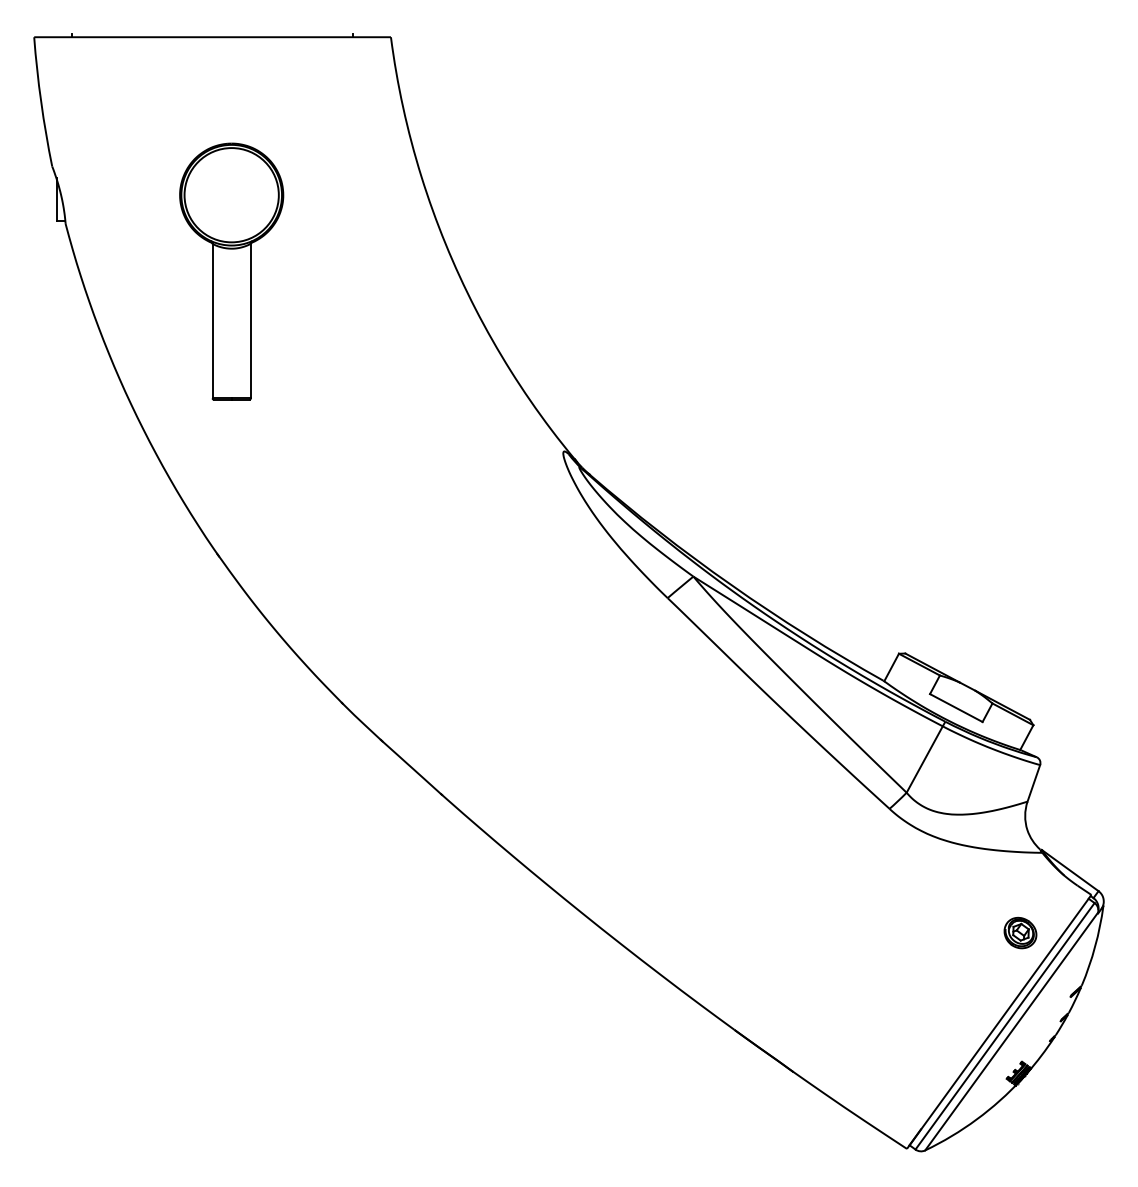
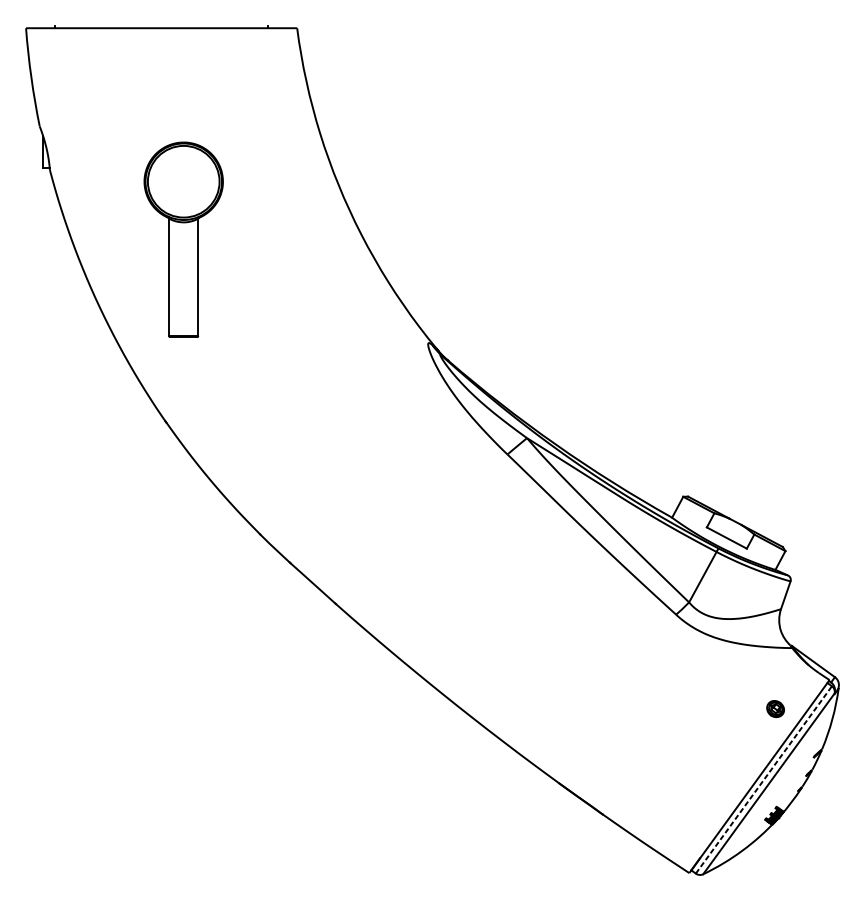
part: (231, 271) -> (183, 239), moved
part: (1020, 932) -> (775, 708), size x0.7
line: (1005, 1025) -> (764, 779), solid -> dashed

